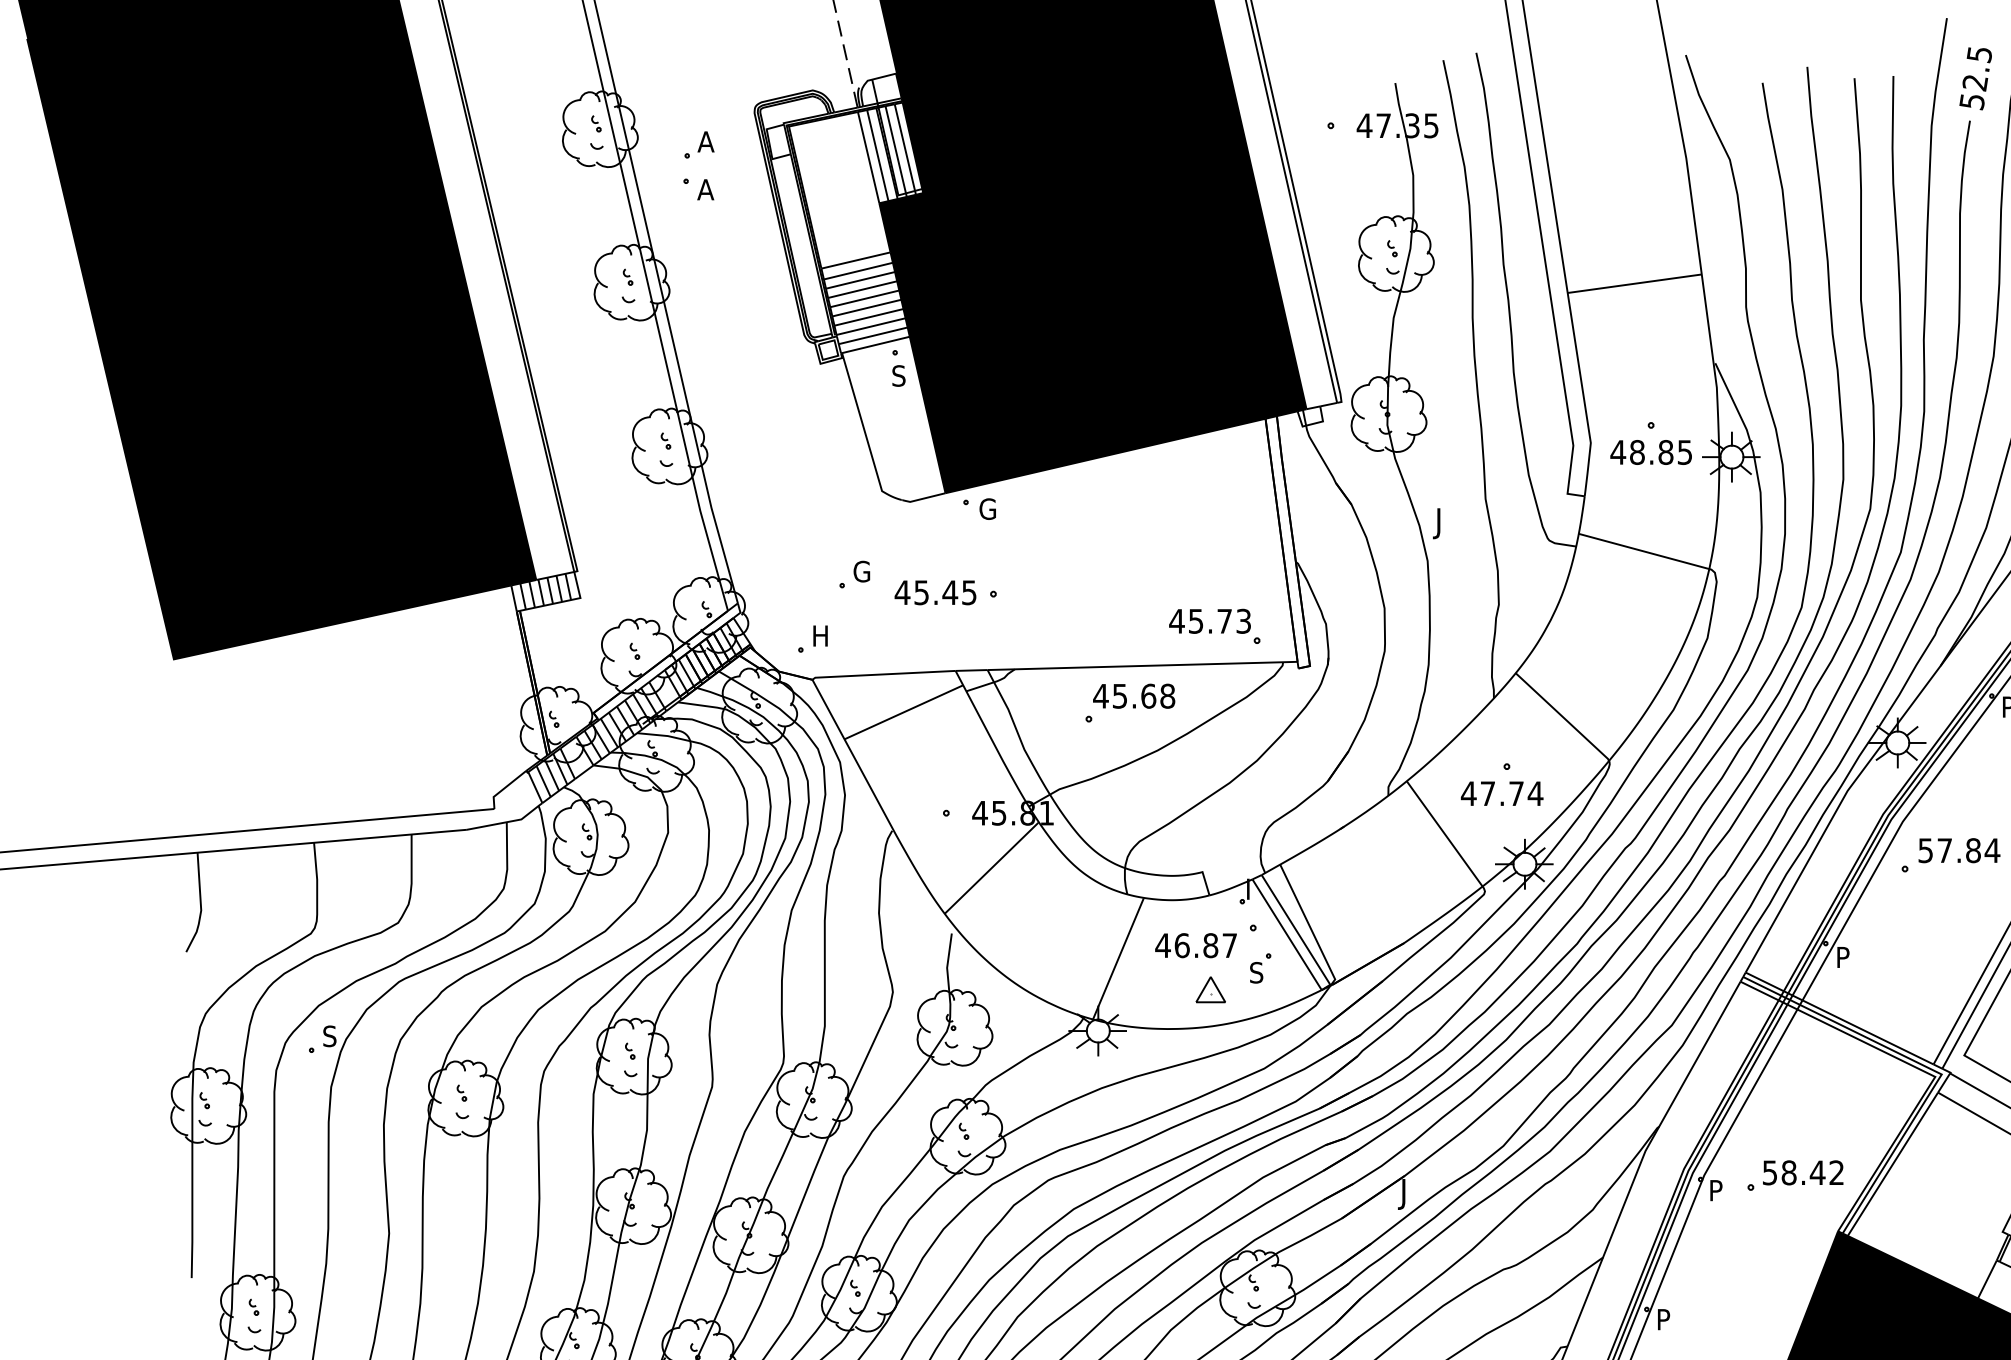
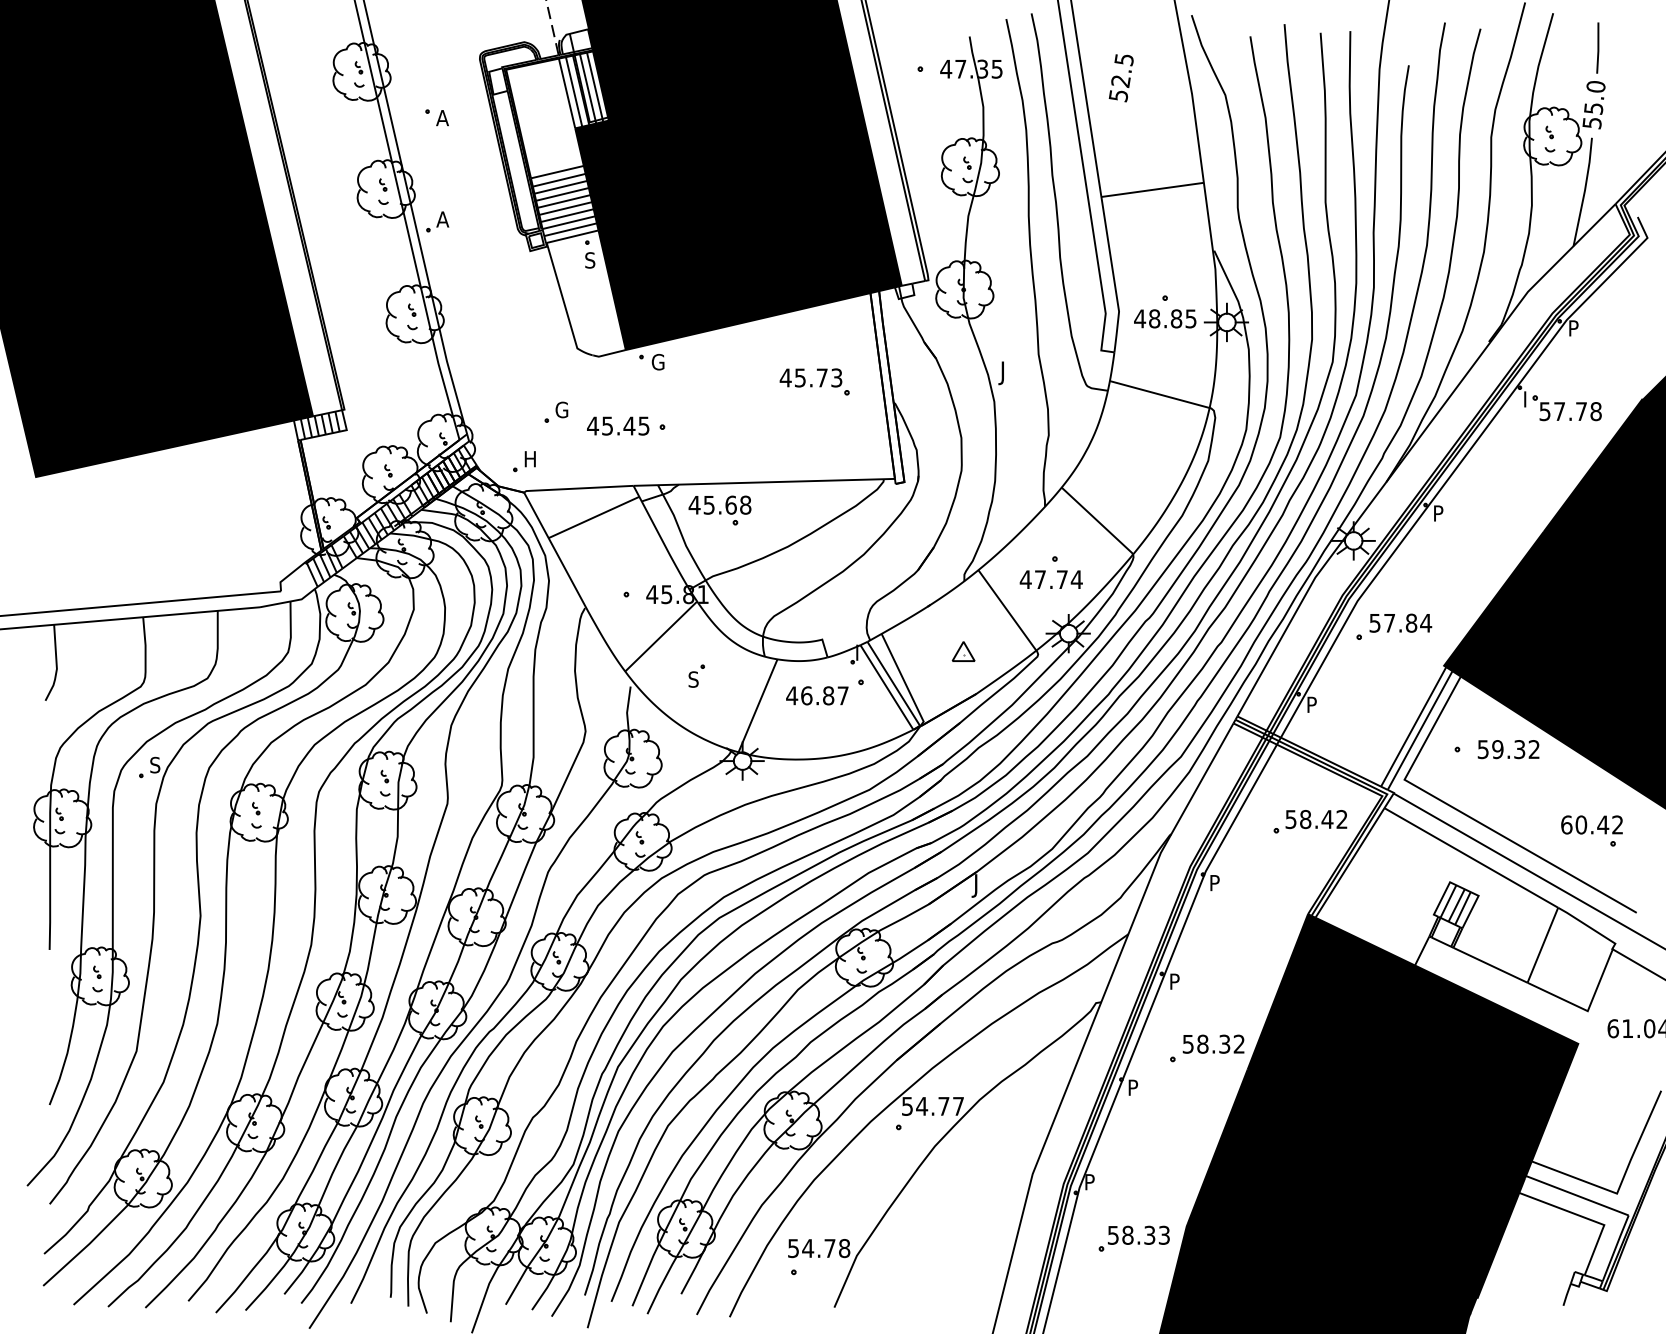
text: (1974, 79) -> (1120, 78), moved
part: (699, 144) -> (437, 221), moved
part: (1214, 625) -> (814, 381), moved
text: (1133, 695) -> (719, 504), moved
part: (1260, 967) -> (696, 675), moved
part: (1210, 989) -> (963, 651), moved
part: (1795, 1175) -> (1310, 821), moved

